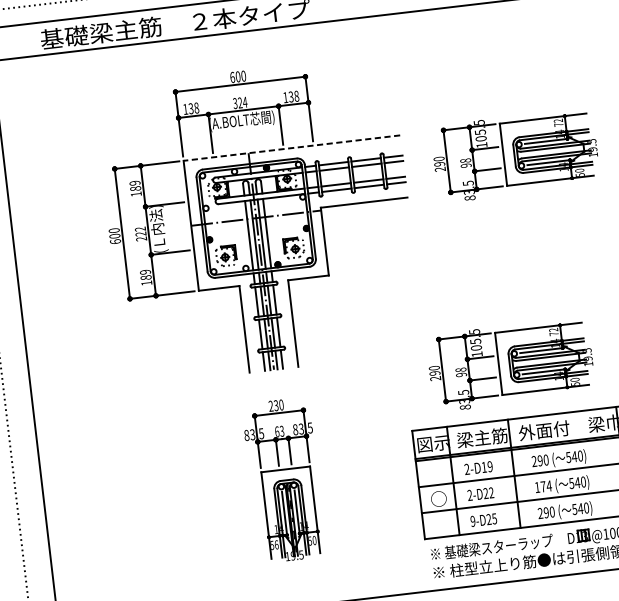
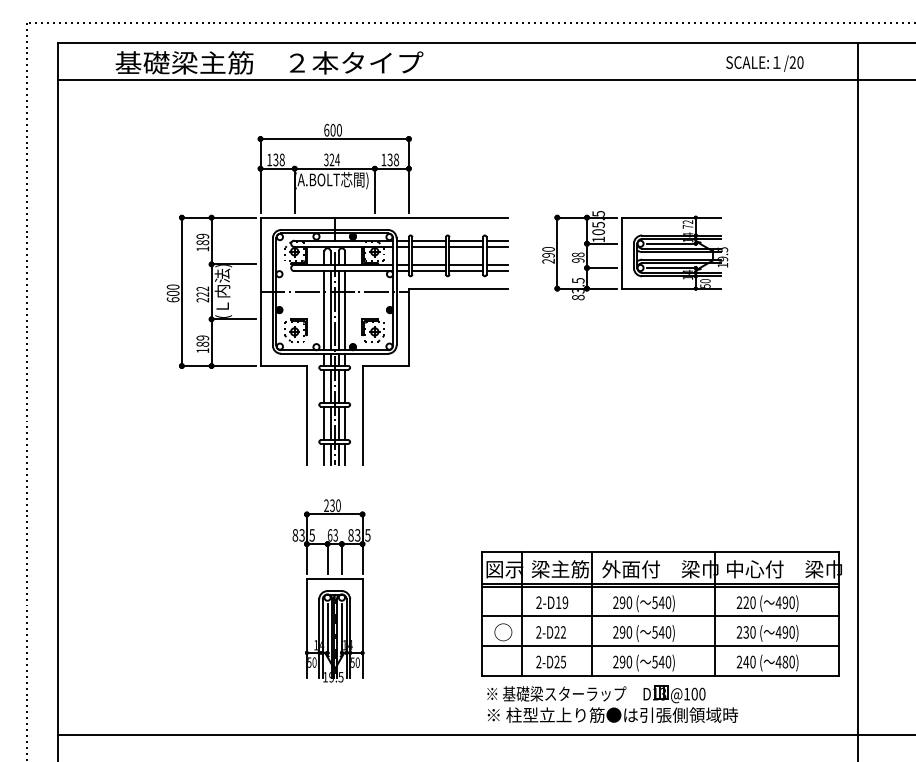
line: (292, 147) -> (384, 217), dashed -> solid
part: (511, 364) -> (602, 490), removed
text: (543, 486) -> (622, 632), 174 -> 290
text: (472, 521) -> (538, 662), 9-D25 -> 2-D25
text: (276, 544) -> (314, 662), 56 -> 50

